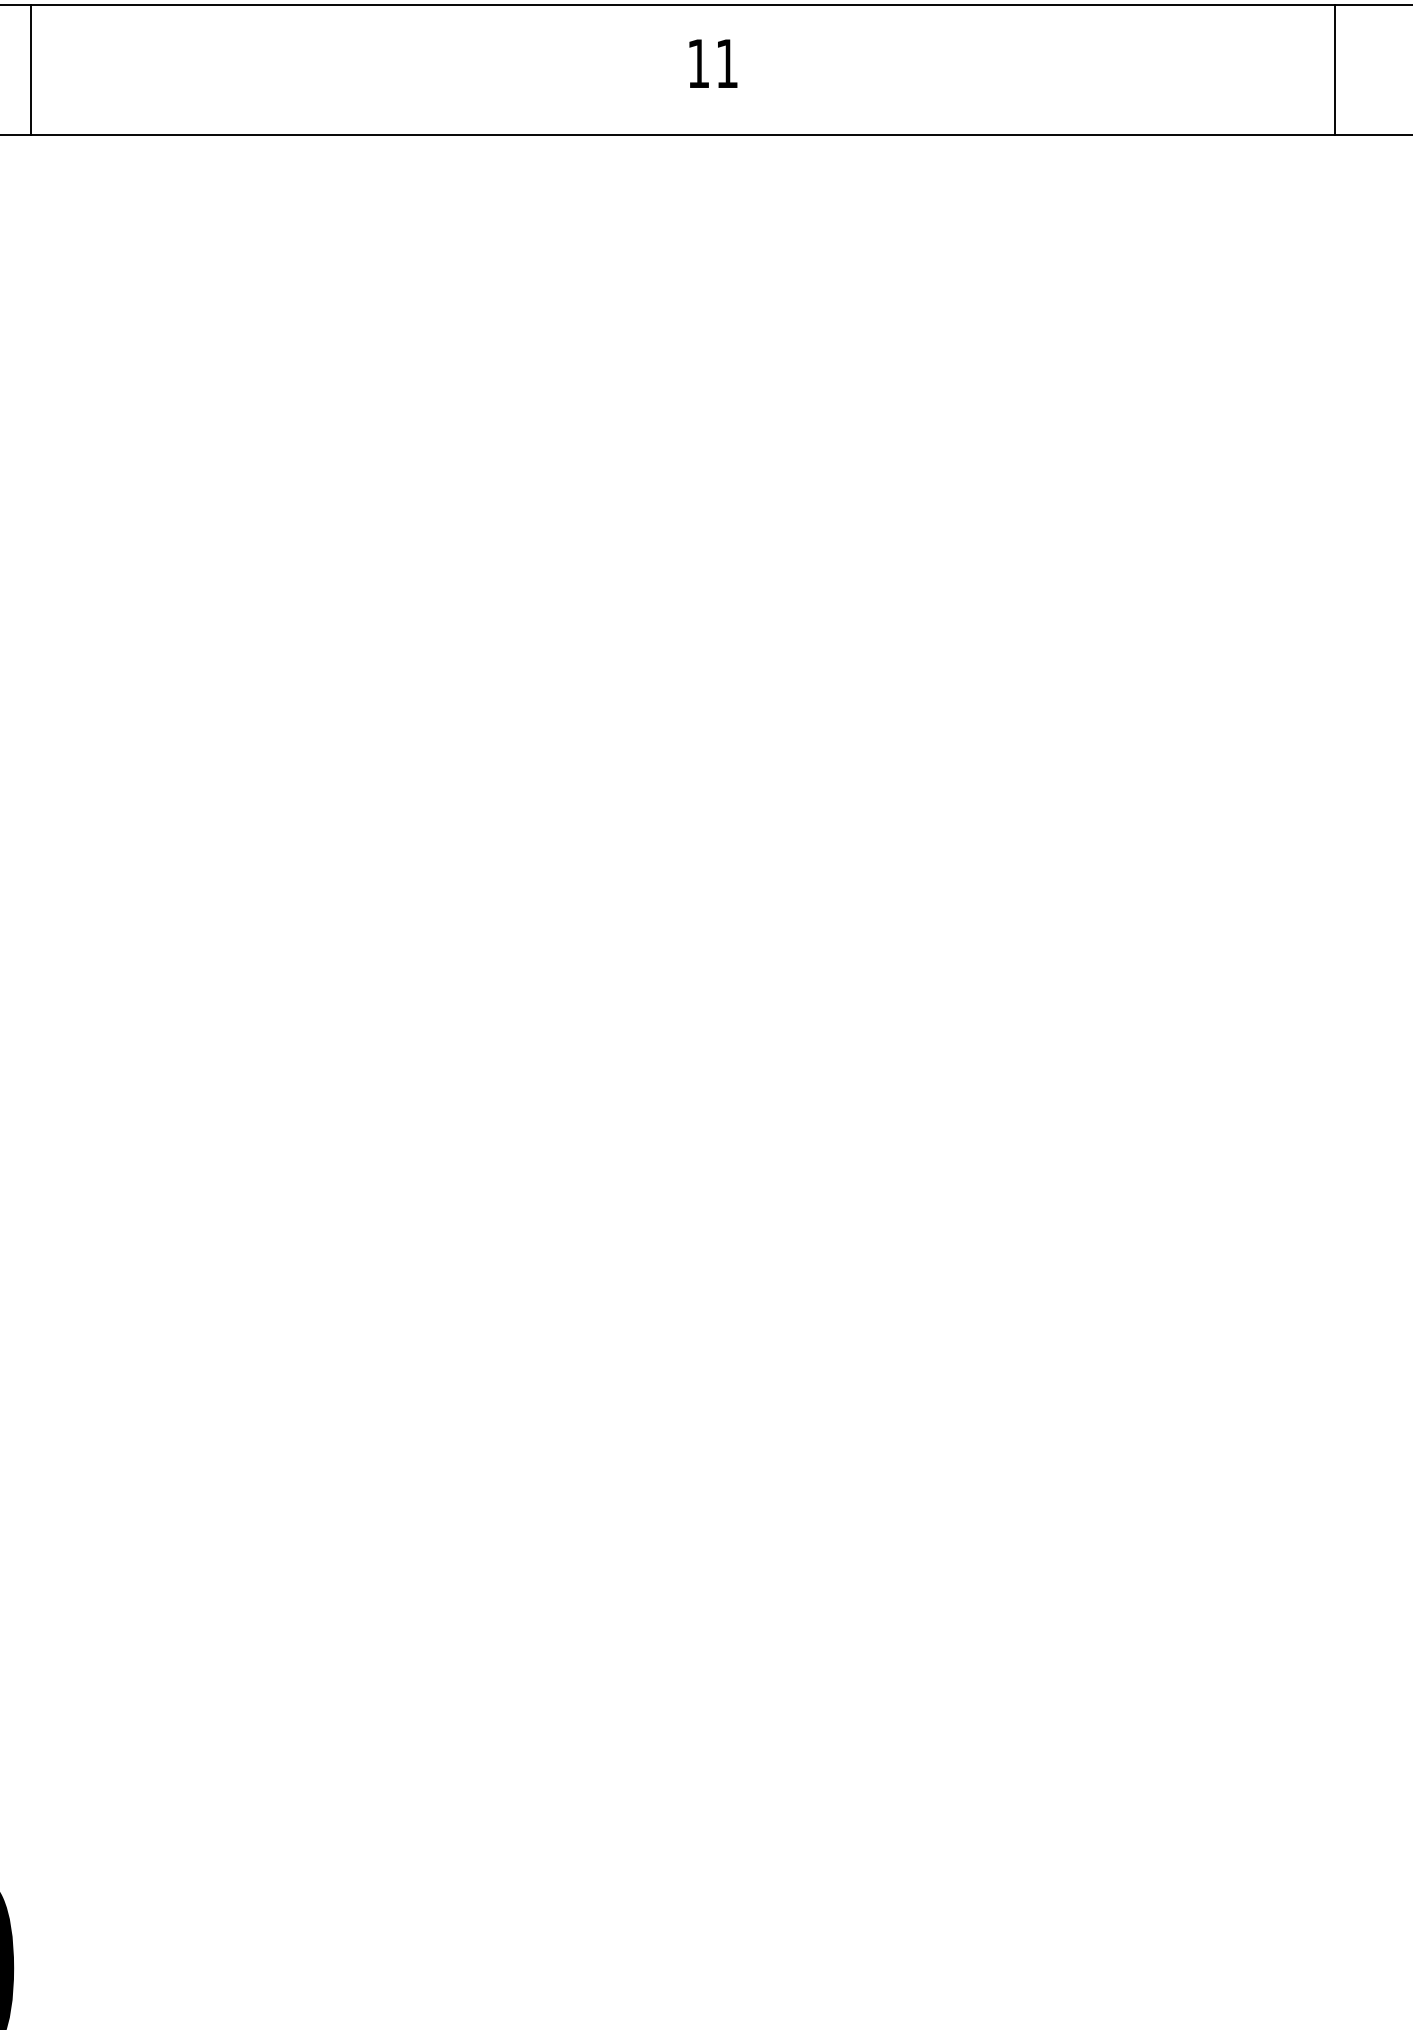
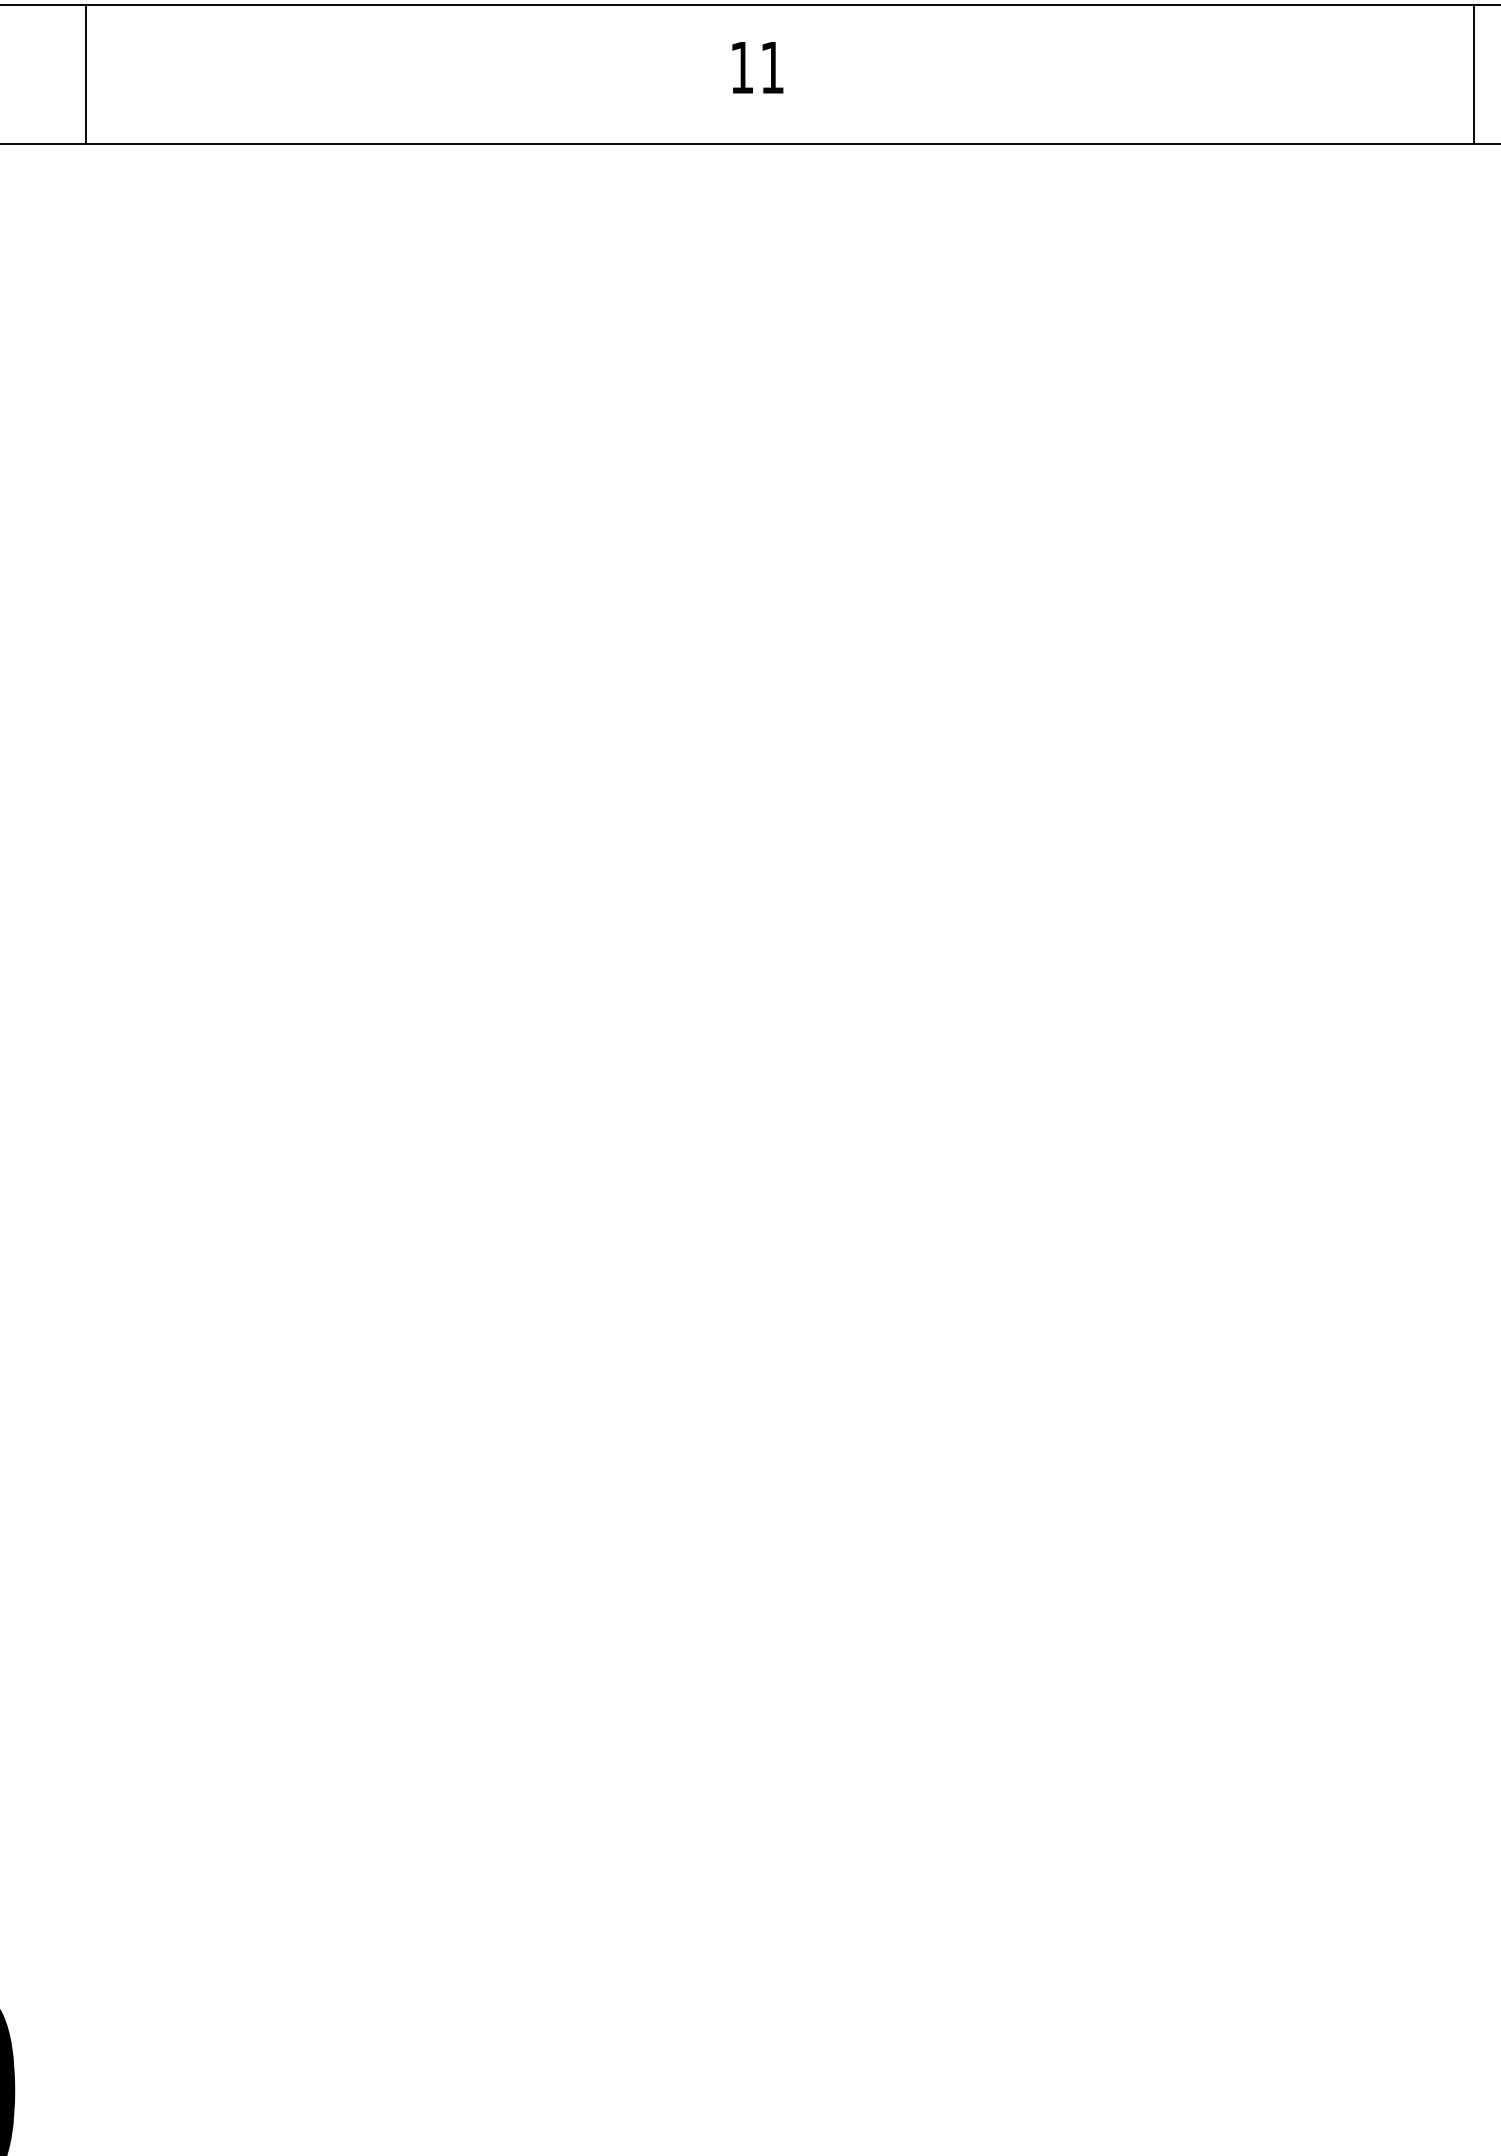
line: (30, 69) -> (85, 73), moved
line: (1335, 69) -> (1474, 73), moved

